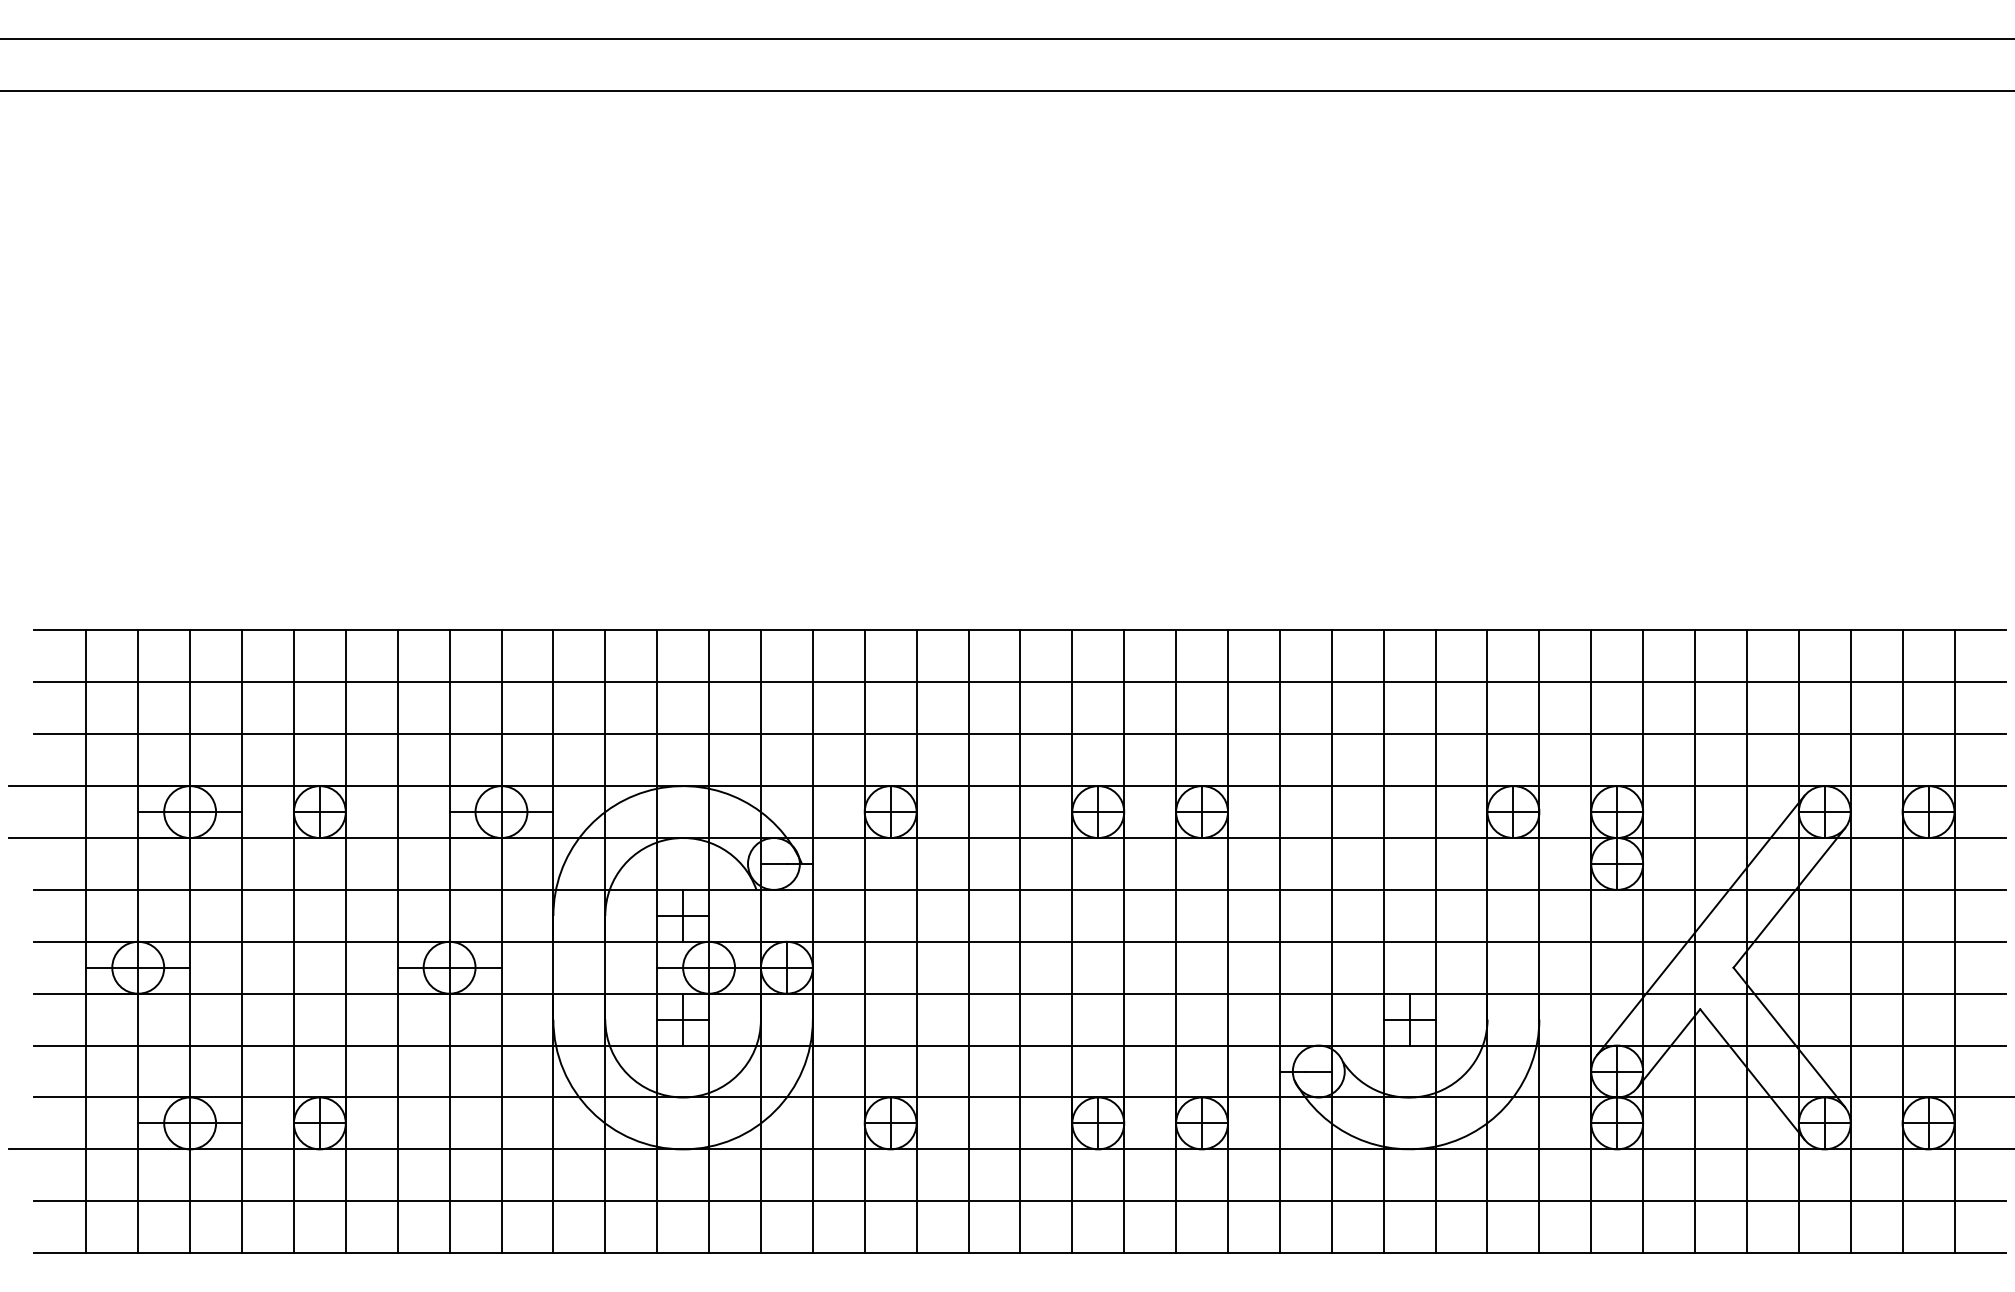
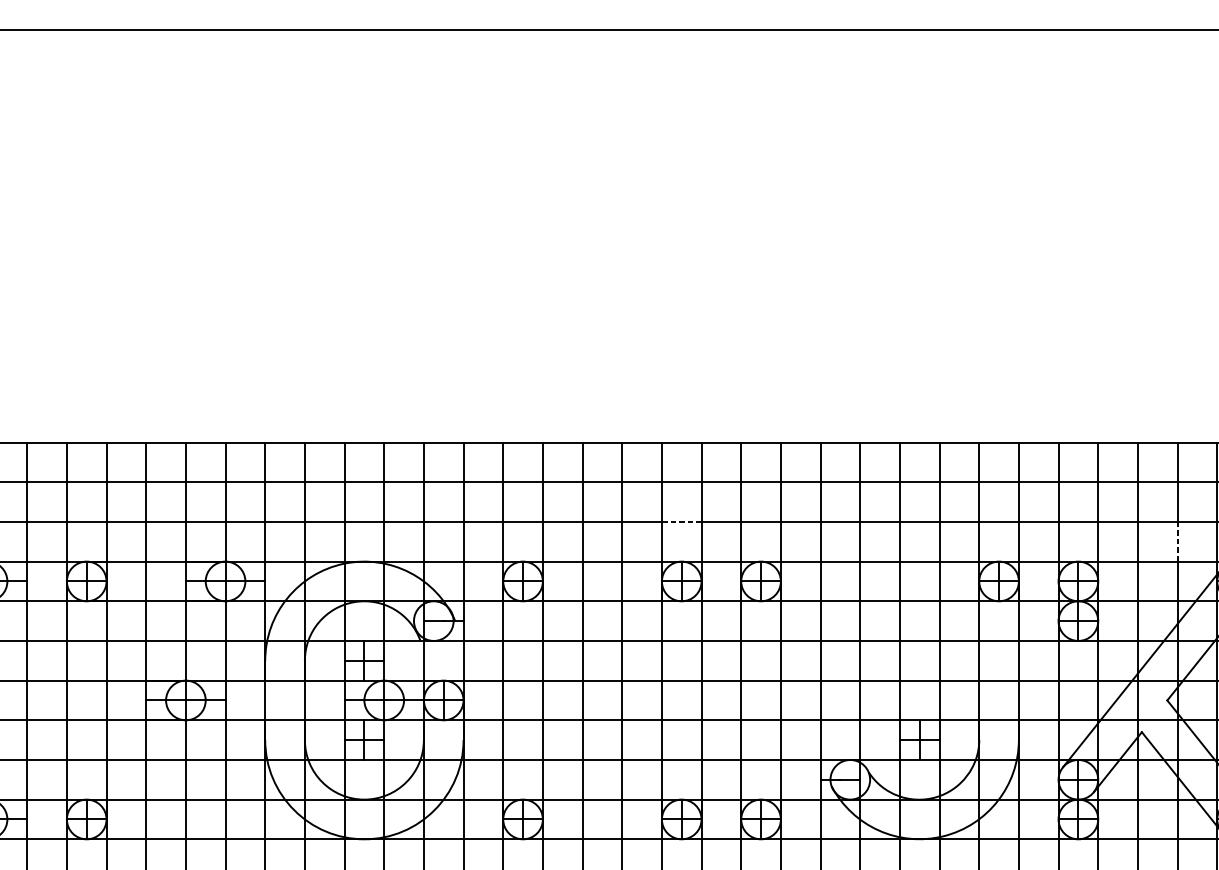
line: (1098, 734) -> (681, 522), solid -> dashed
line: (1746, 760) -> (1177, 542), solid -> dashed

